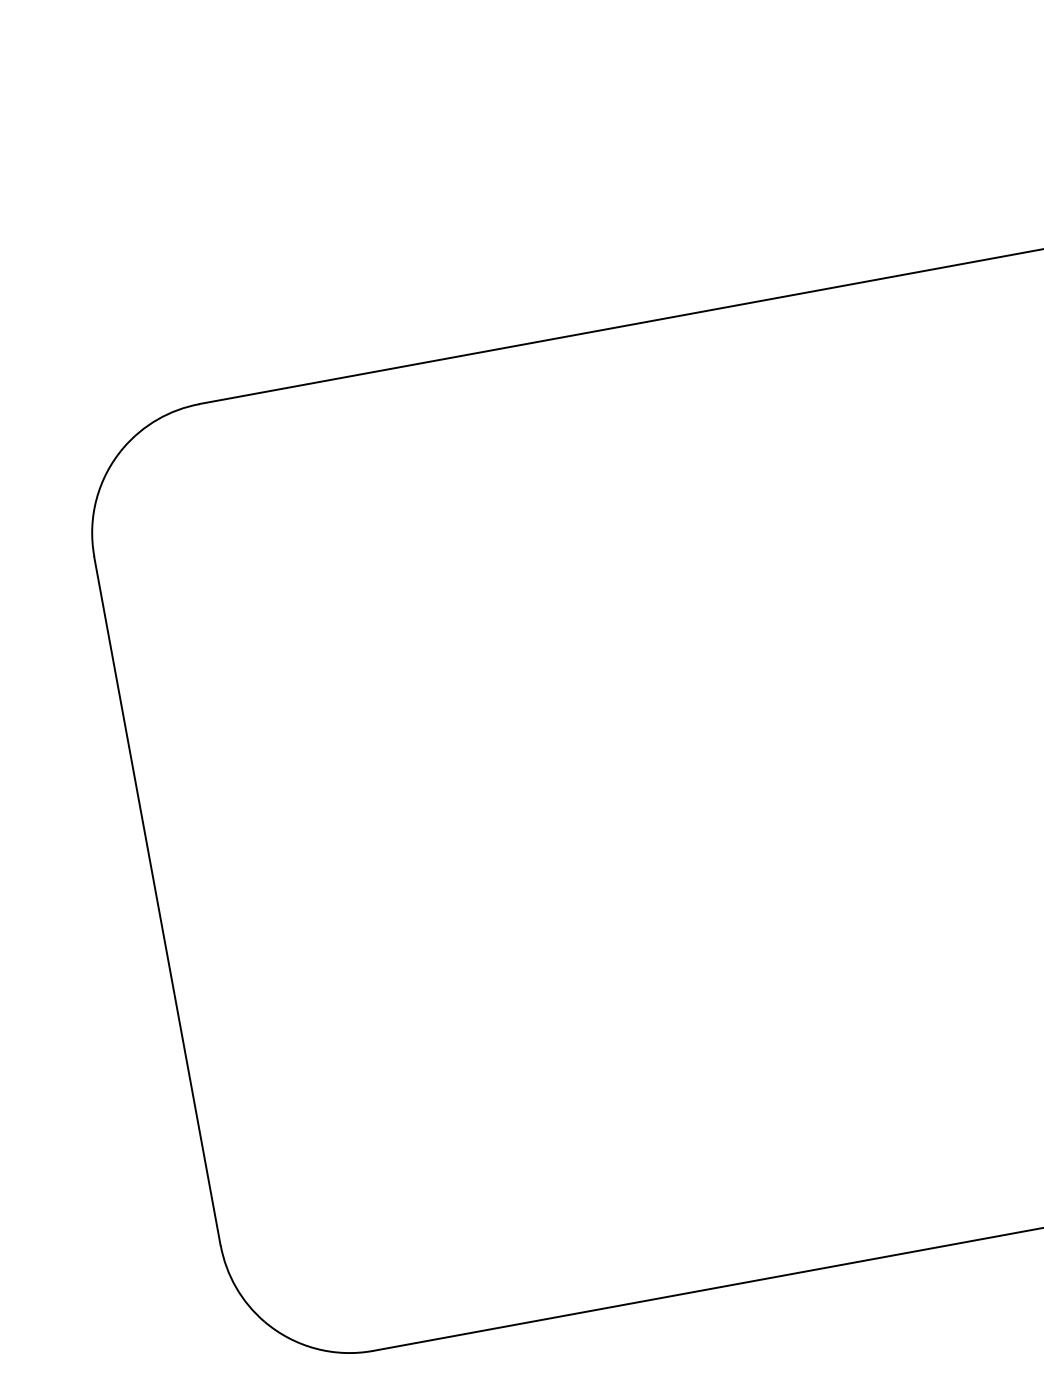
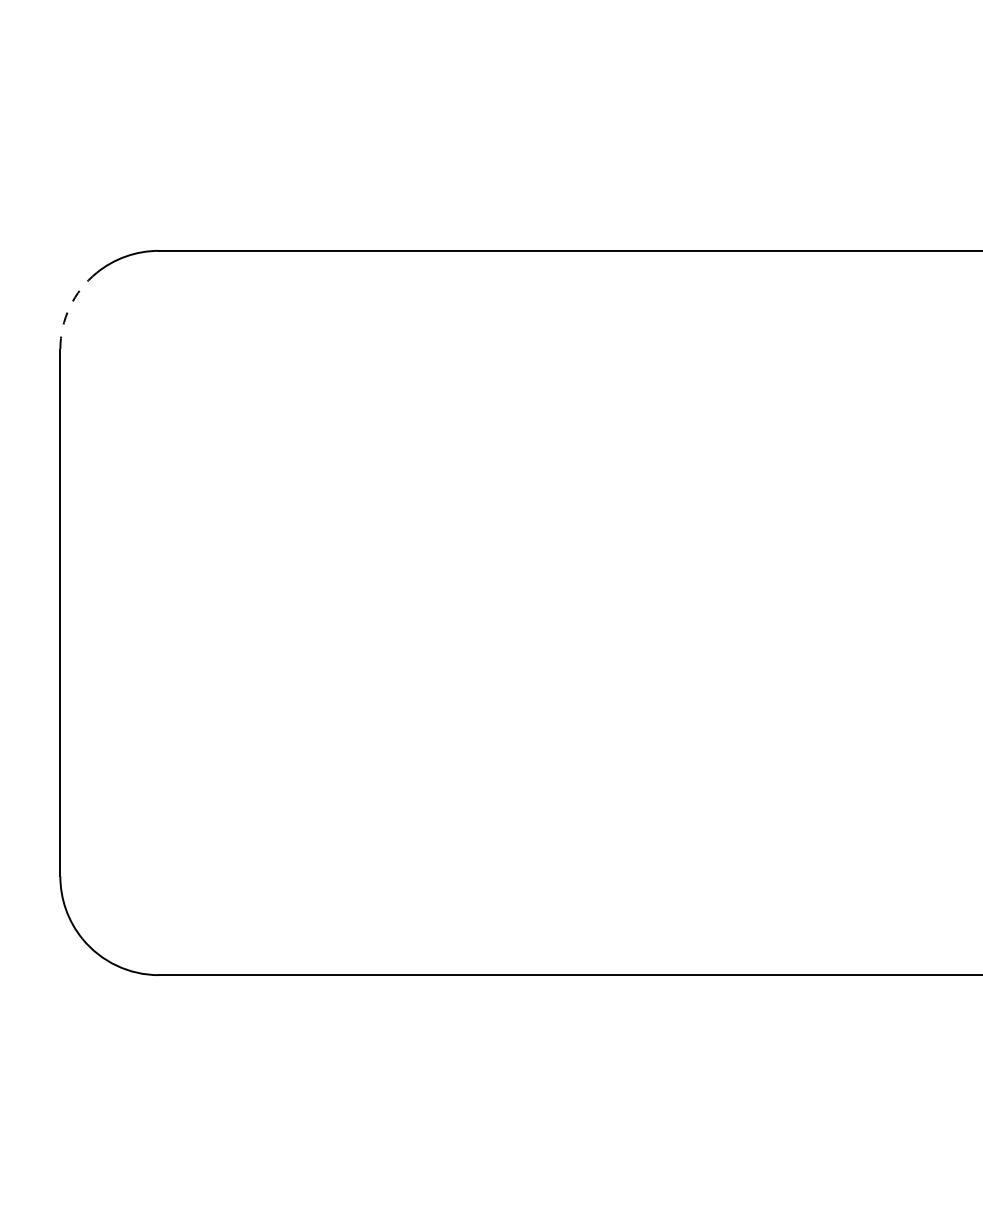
arc: (96, 499) -> (69, 307), solid -> dashed

